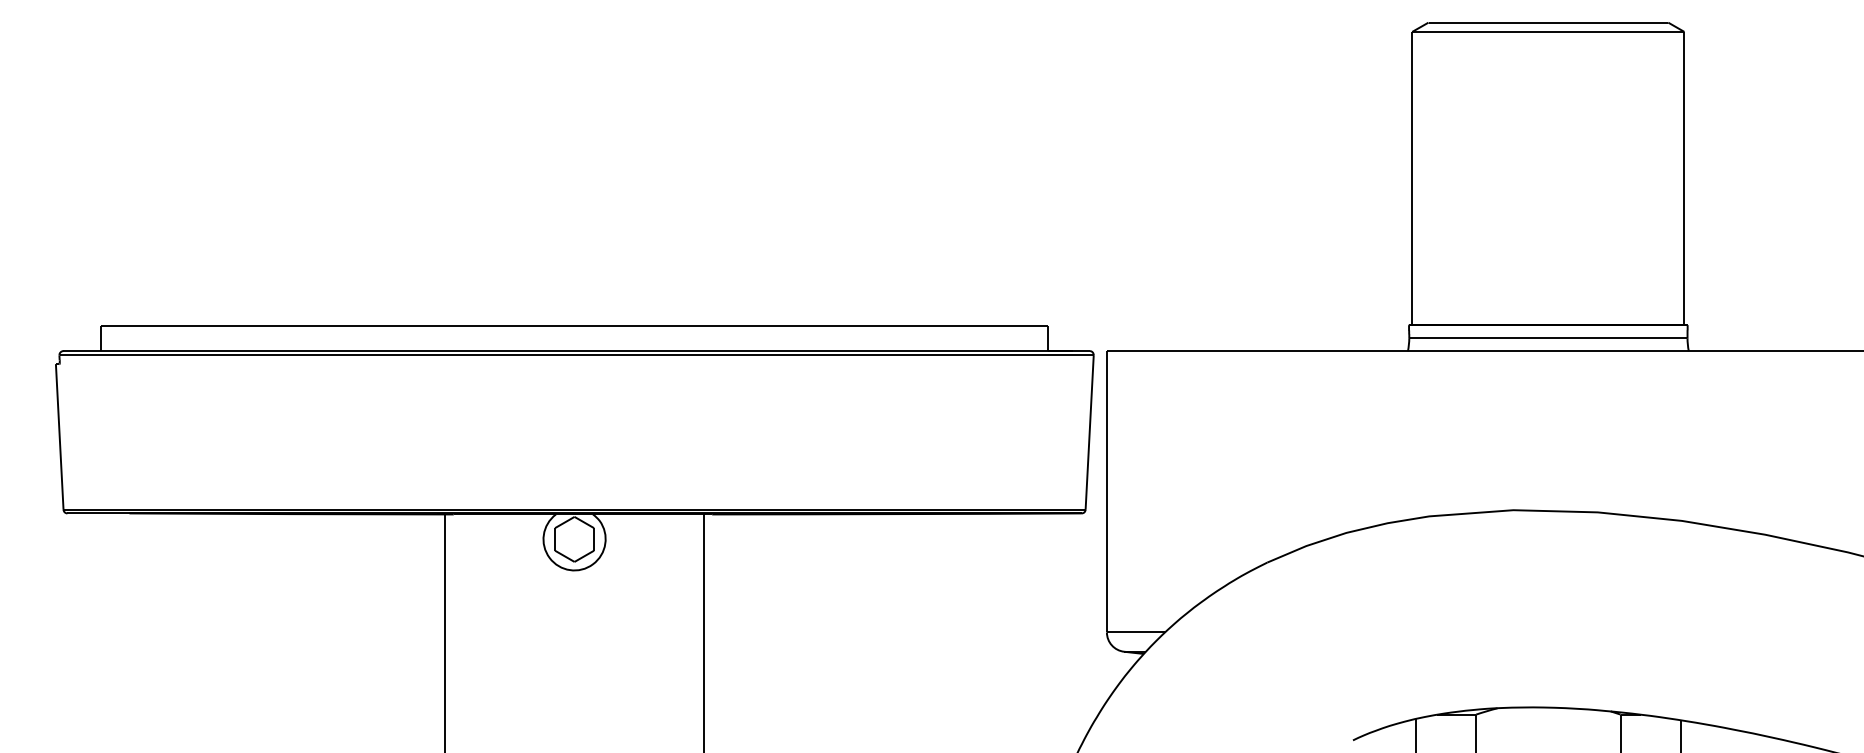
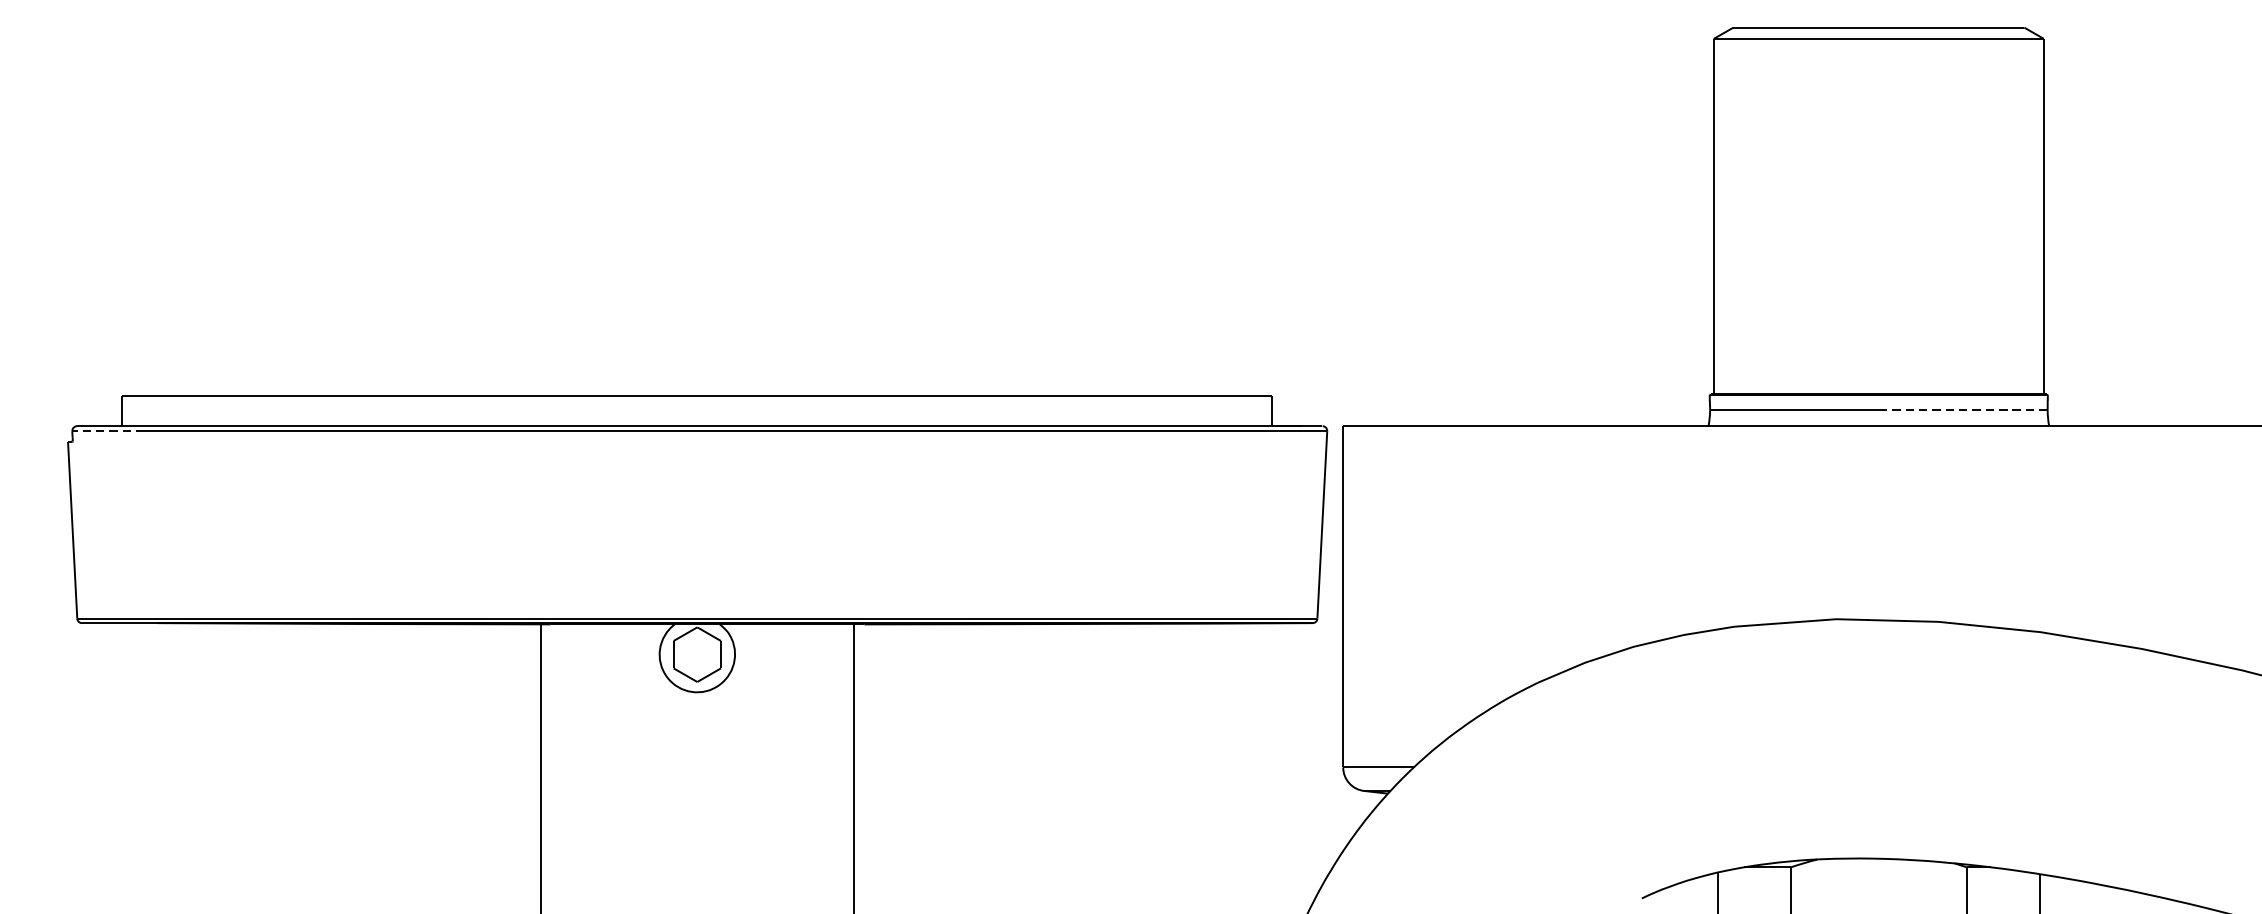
line: (1618, 338) -> (1963, 410), solid -> dashed
line: (89, 355) -> (108, 431), solid -> dashed

